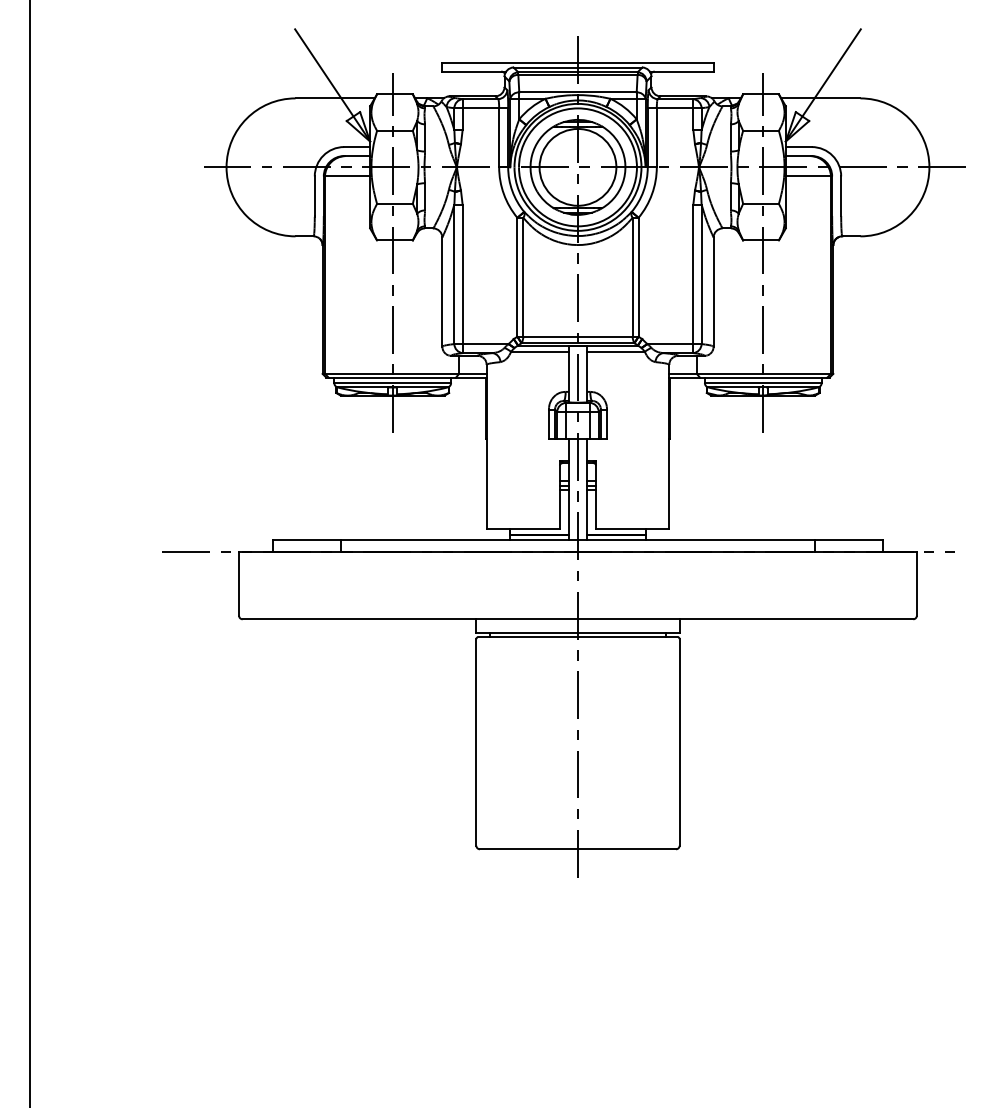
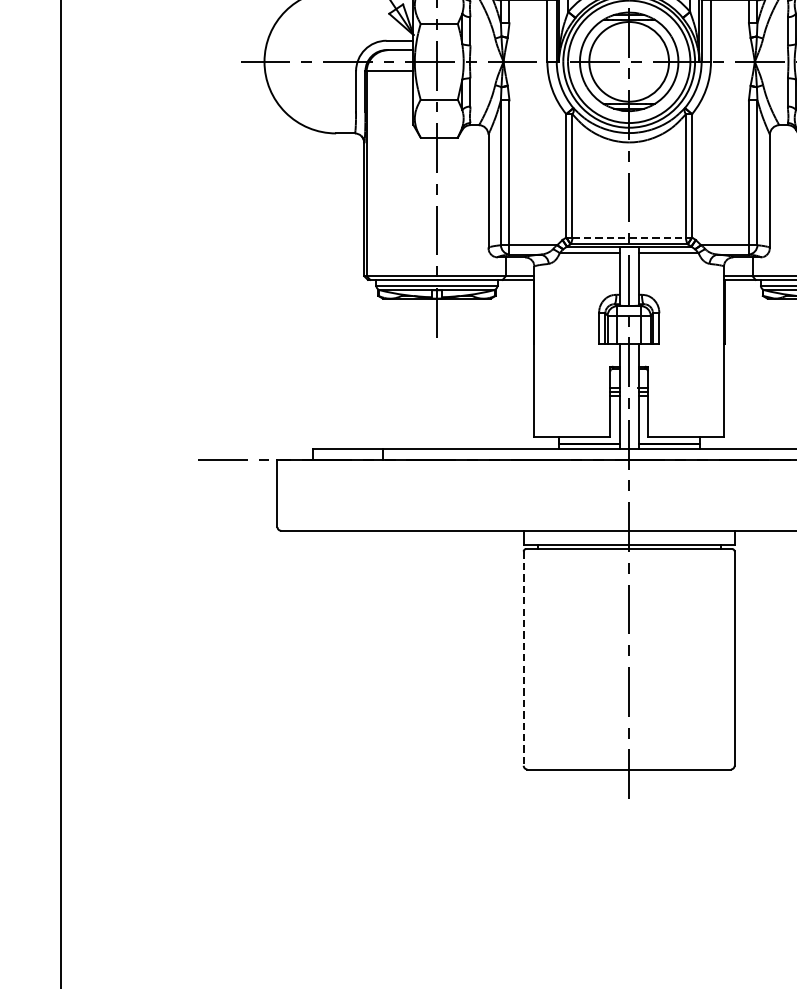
line: (577, 336) -> (628, 237), solid -> dashed
line: (476, 742) -> (523, 658), solid -> dashed

